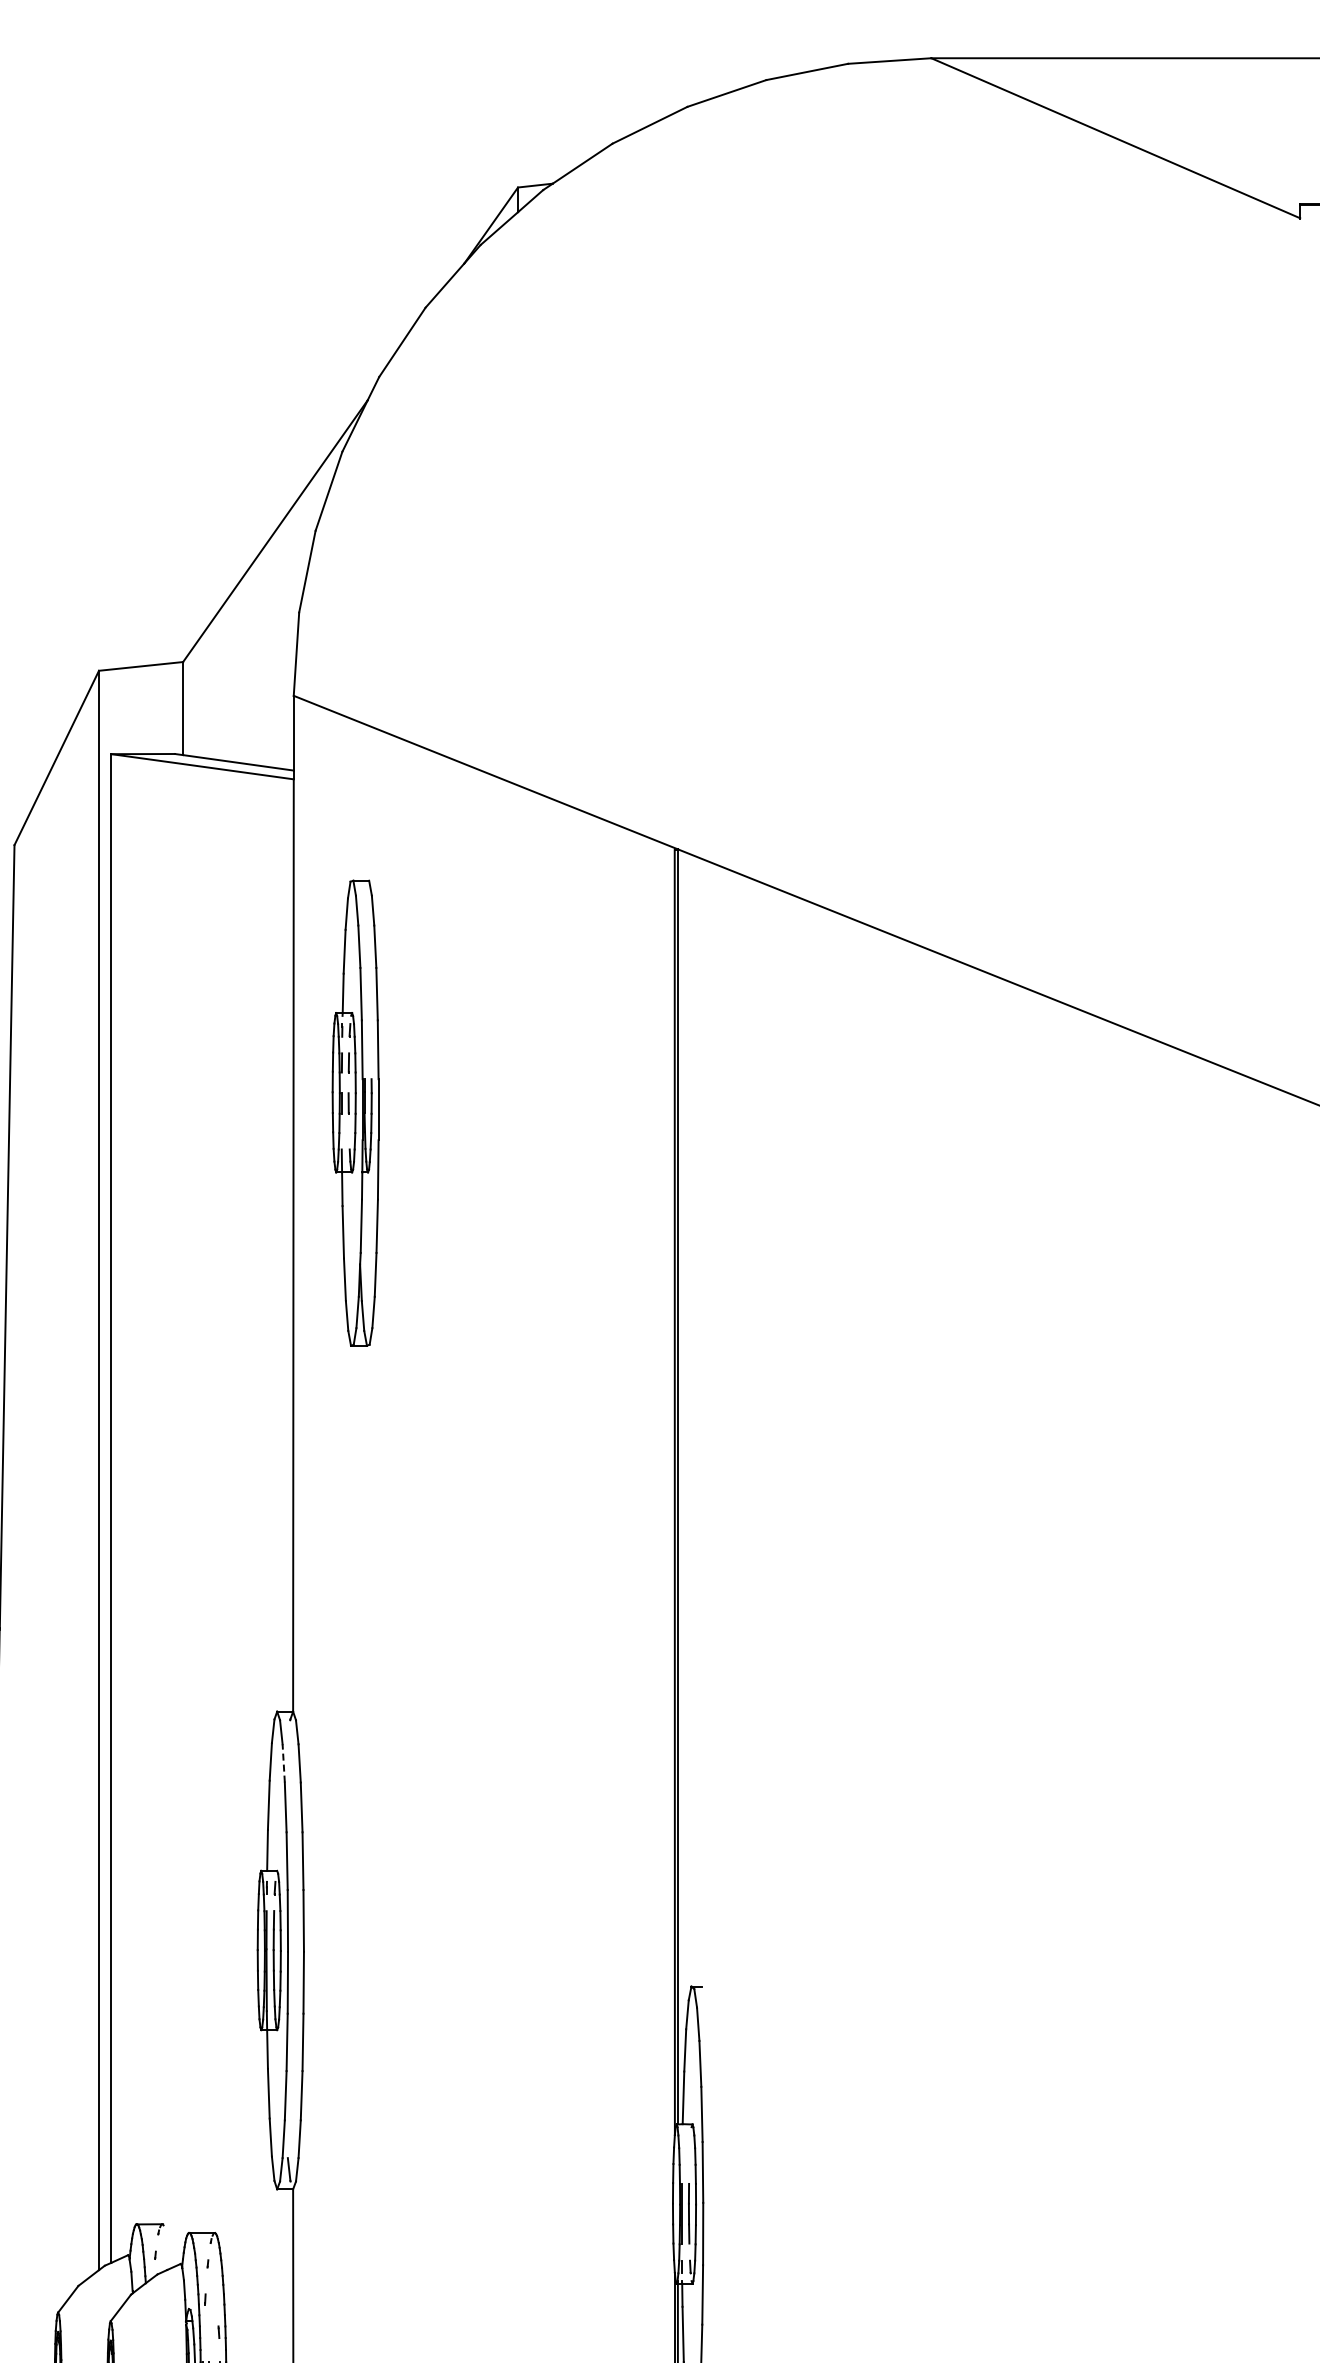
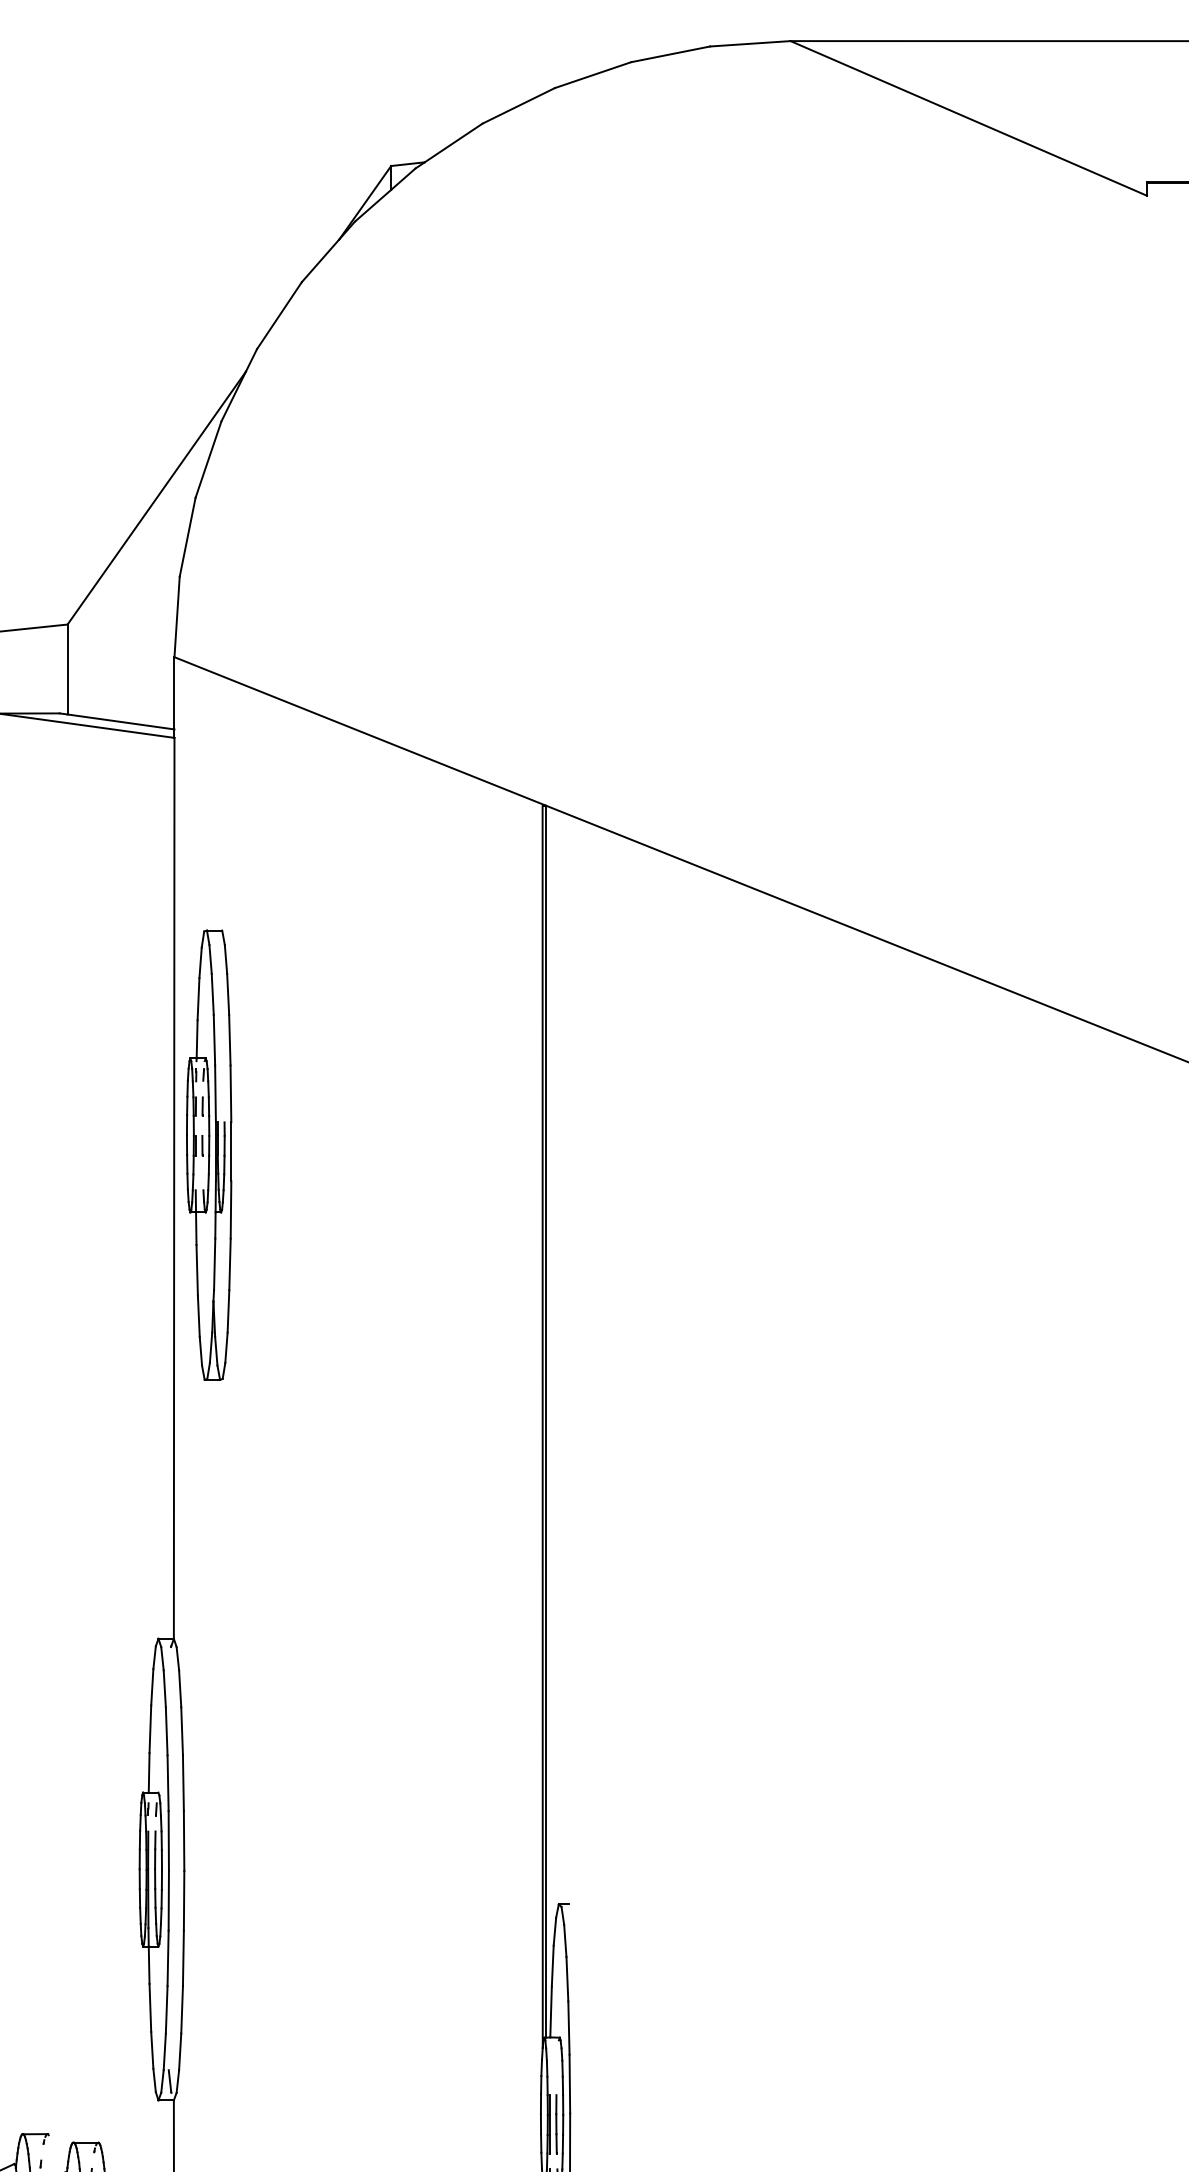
part: (355, 1112) -> (209, 1154), moved
line: (283, 1762) -> (164, 1687), dashed -> solid

